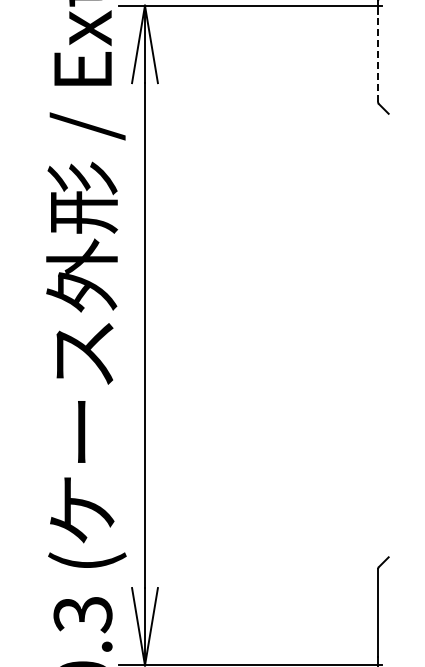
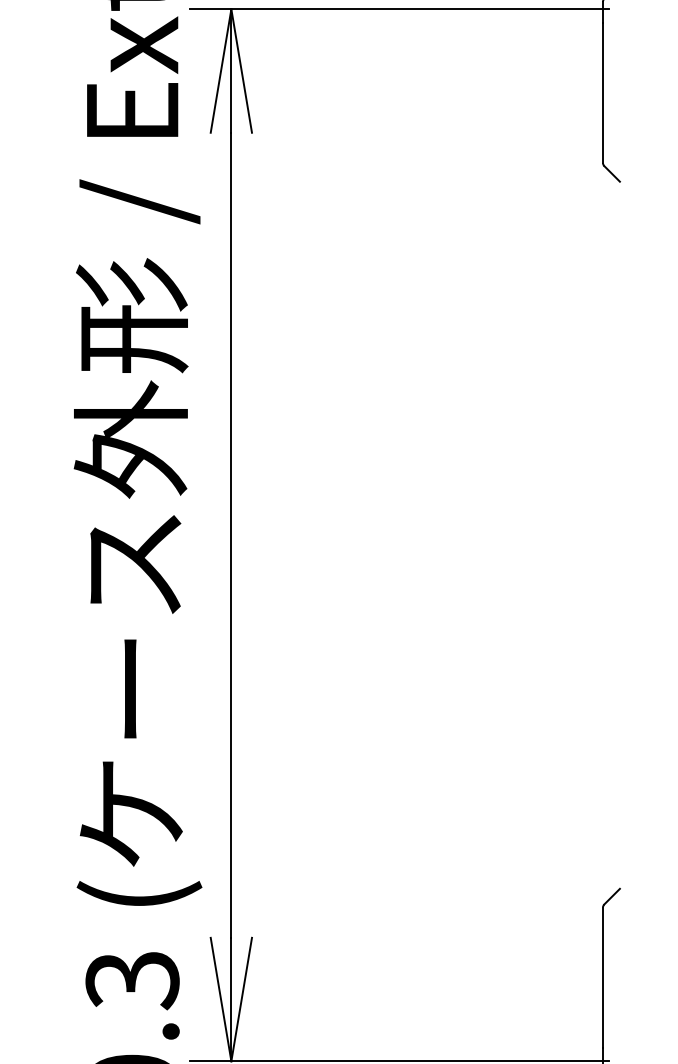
line: (378, 58) -> (603, 93), dashed -> solid

